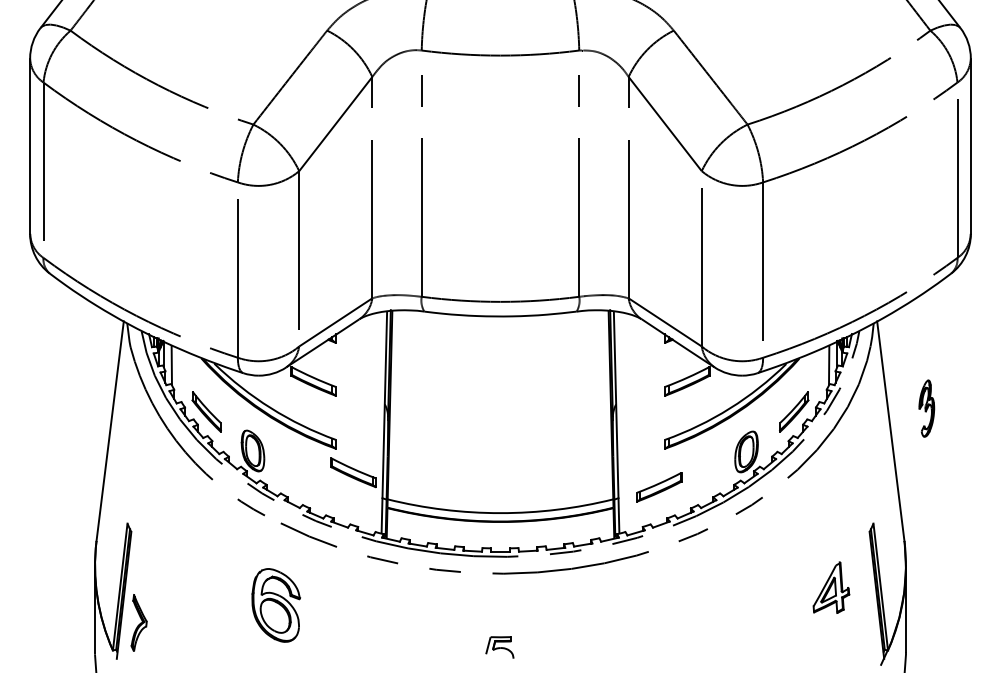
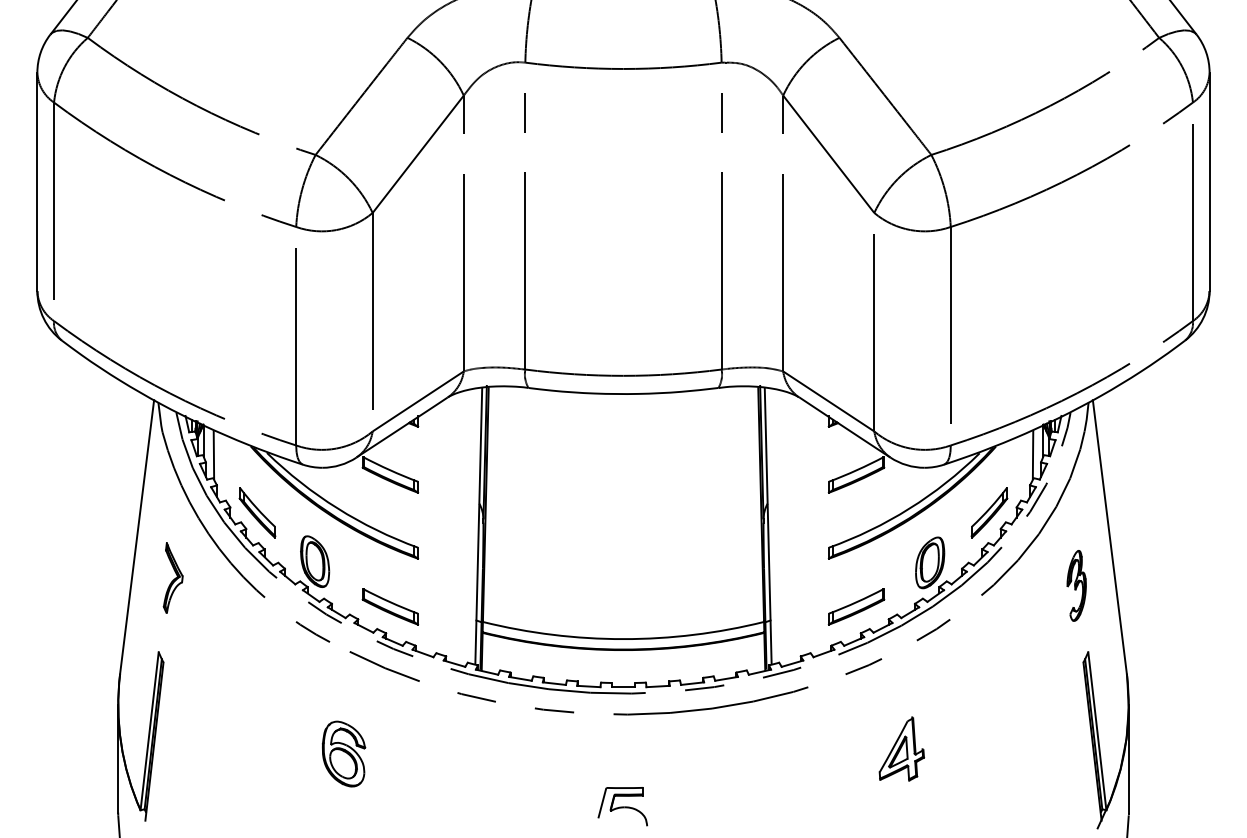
part: (926, 408) -> (1076, 585), moved
part: (353, 472) -> (390, 606), moved
part: (659, 486) -> (856, 606), moved
part: (831, 587) -> (901, 748), moved
part: (275, 604) -> (343, 753), size x0.71
part: (138, 622) -> (172, 577), moved
part: (499, 647) -> (622, 806), size x1.43

